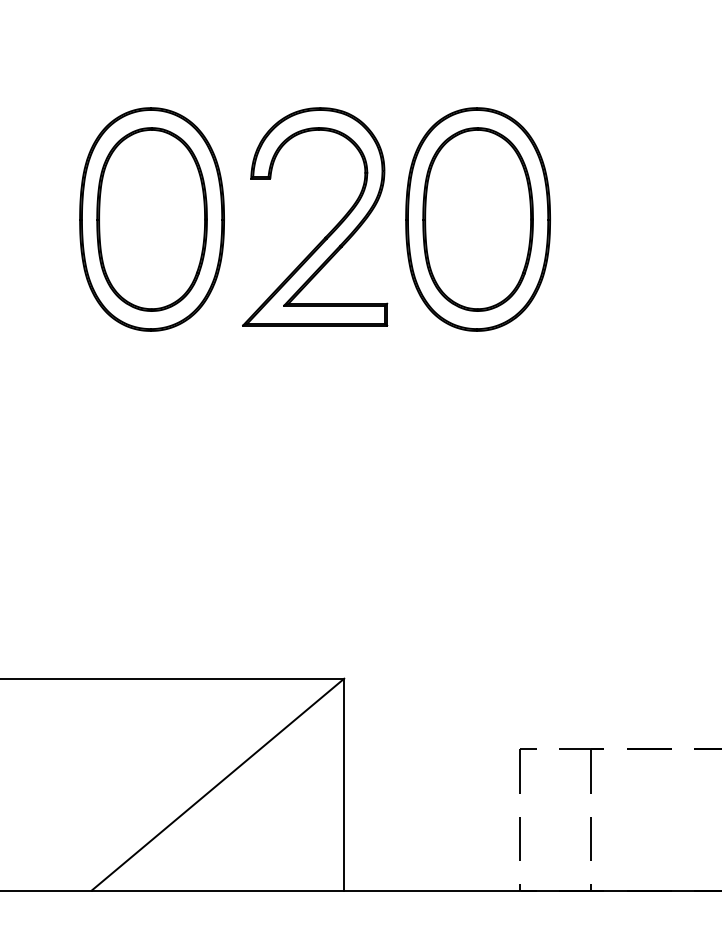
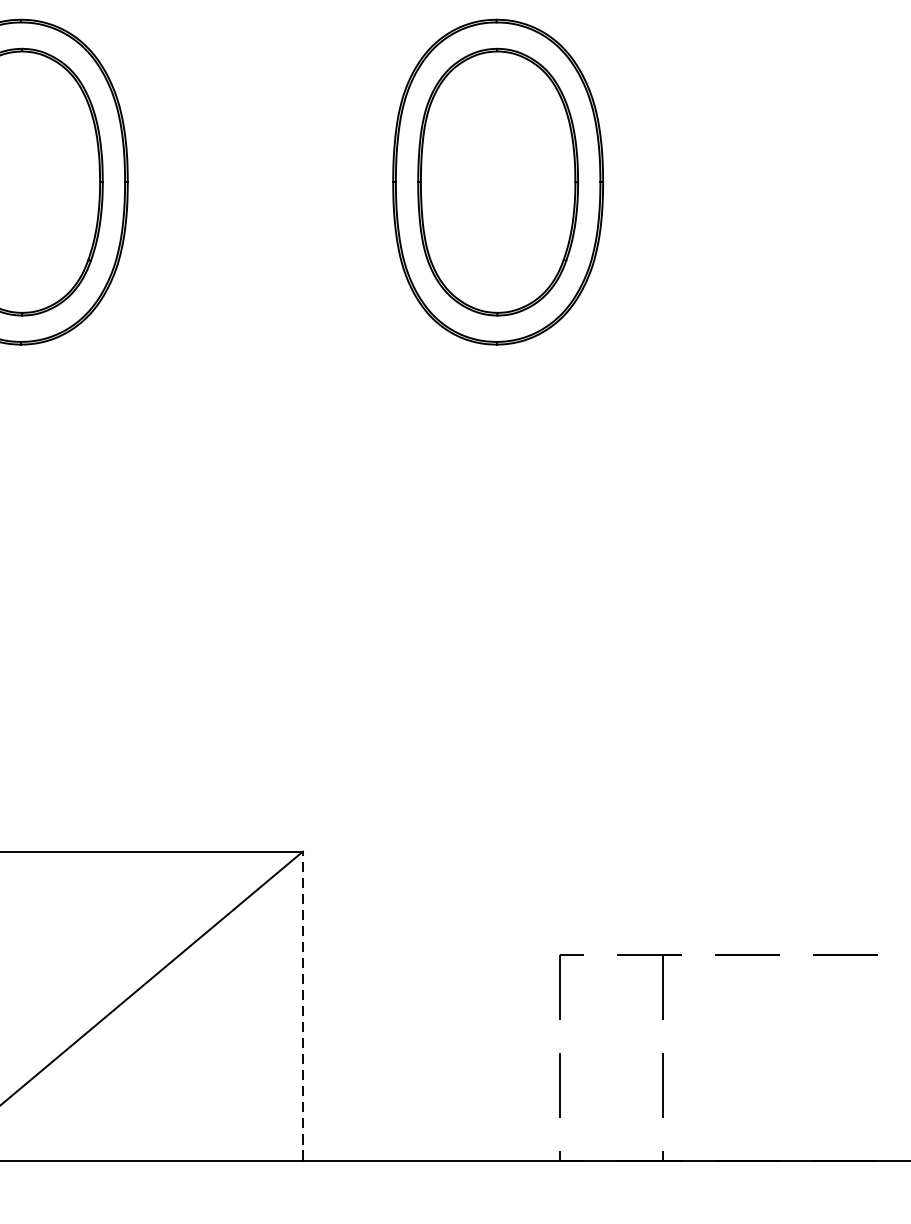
part: (330, 230) -> (282, 198), removed
line: (344, 784) -> (303, 1005), solid -> dashed

